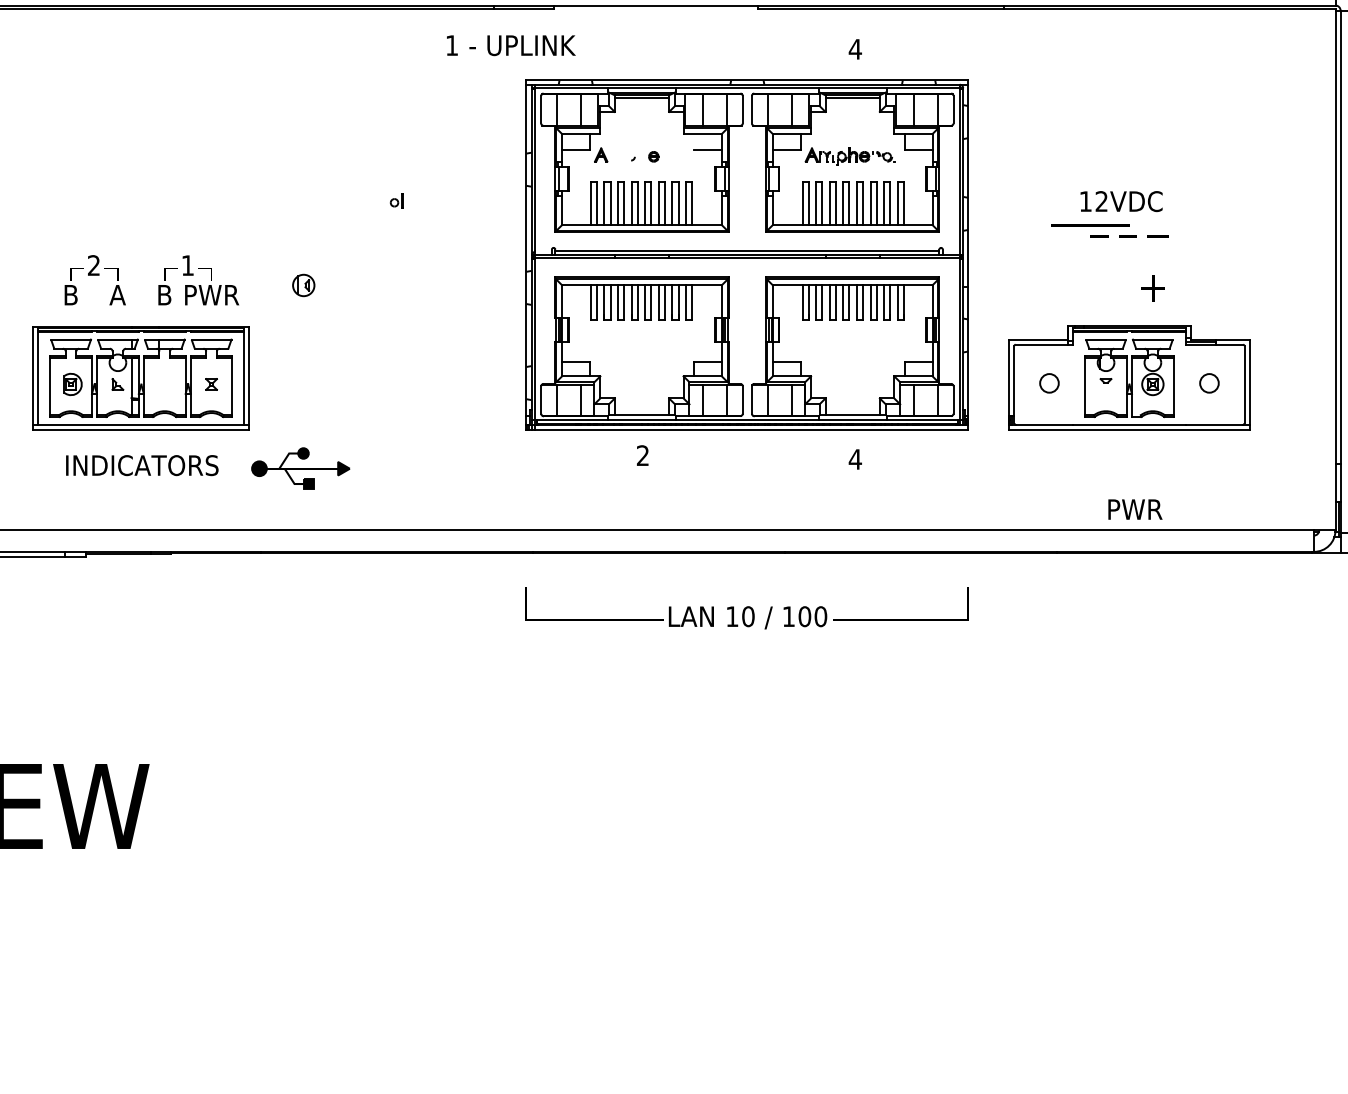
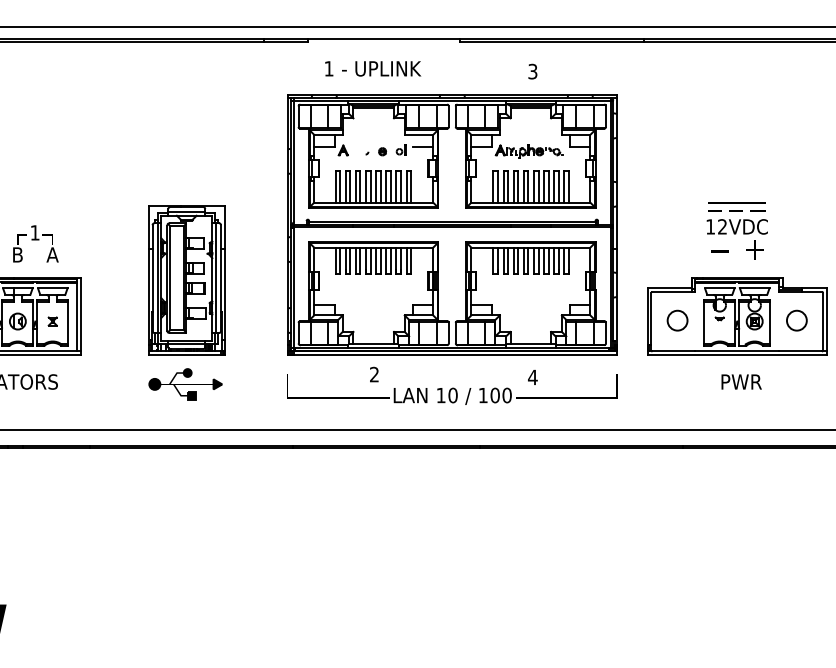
text: (511, 45) -> (373, 68), moved
text: (854, 48) -> (532, 71), 4 -> 3
part: (396, 200) -> (400, 150), moved
text: (1121, 201) -> (737, 226), moved
line: (1090, 225) -> (737, 202), moved
part: (303, 285) -> (17, 321), moved
line: (1105, 290) -> (719, 251), added
text: (212, 295) -> (53, 255), PWR -> A
part: (390, 329) -> (186, 280), added
circle: (1049, 383) -> (677, 320), size x1.43
circle: (1209, 383) -> (796, 320), size x1.43
part: (300, 468) -> (185, 384), moved
text: (1135, 509) -> (741, 381), moved
text: (746, 608) -> (451, 389), moved

